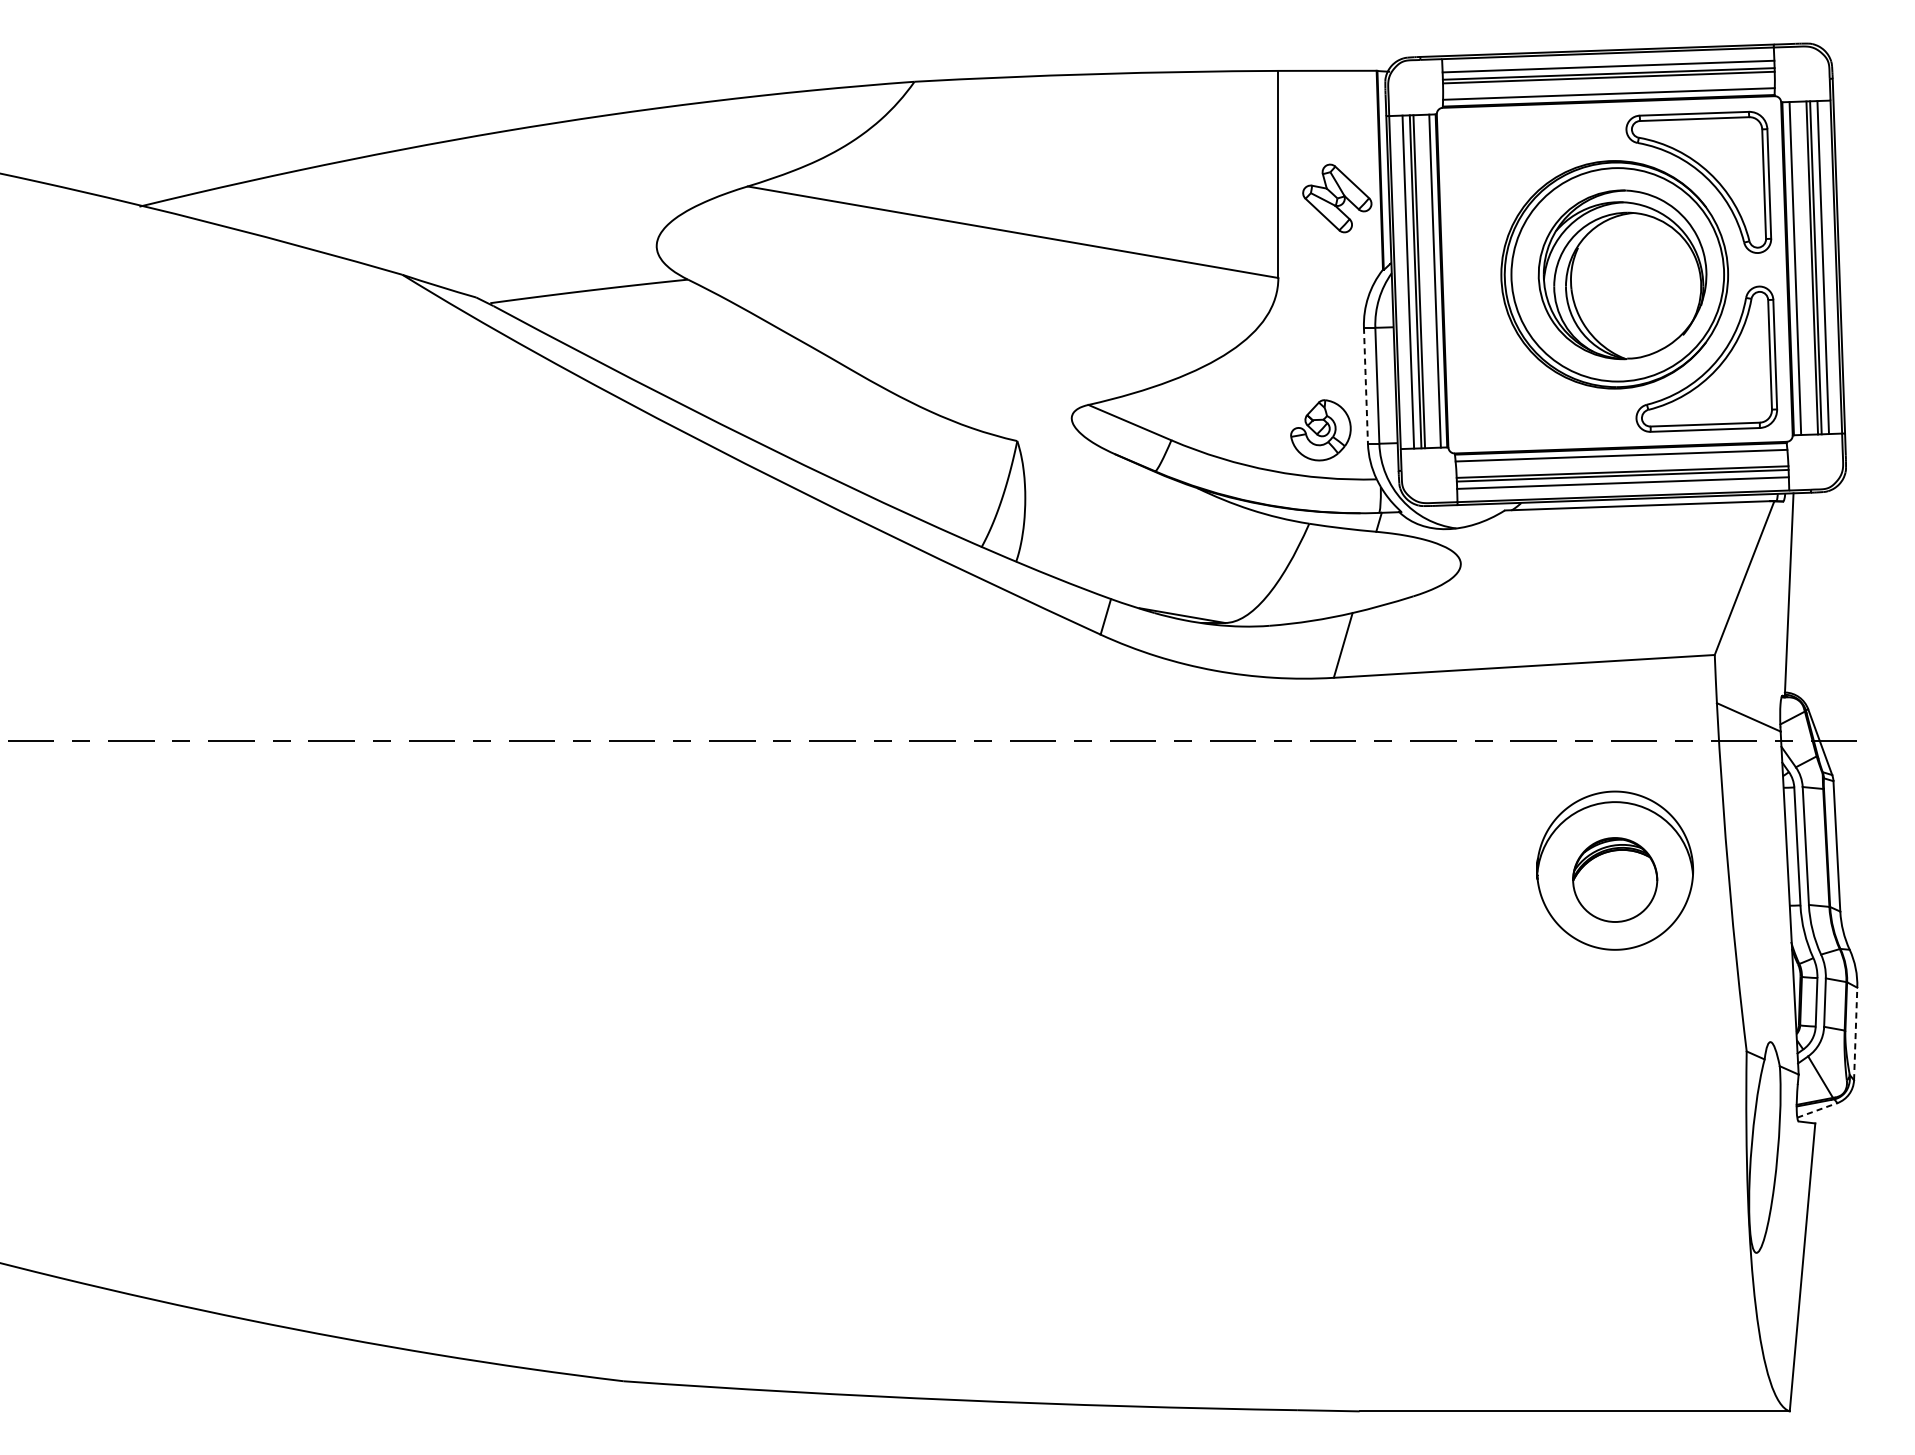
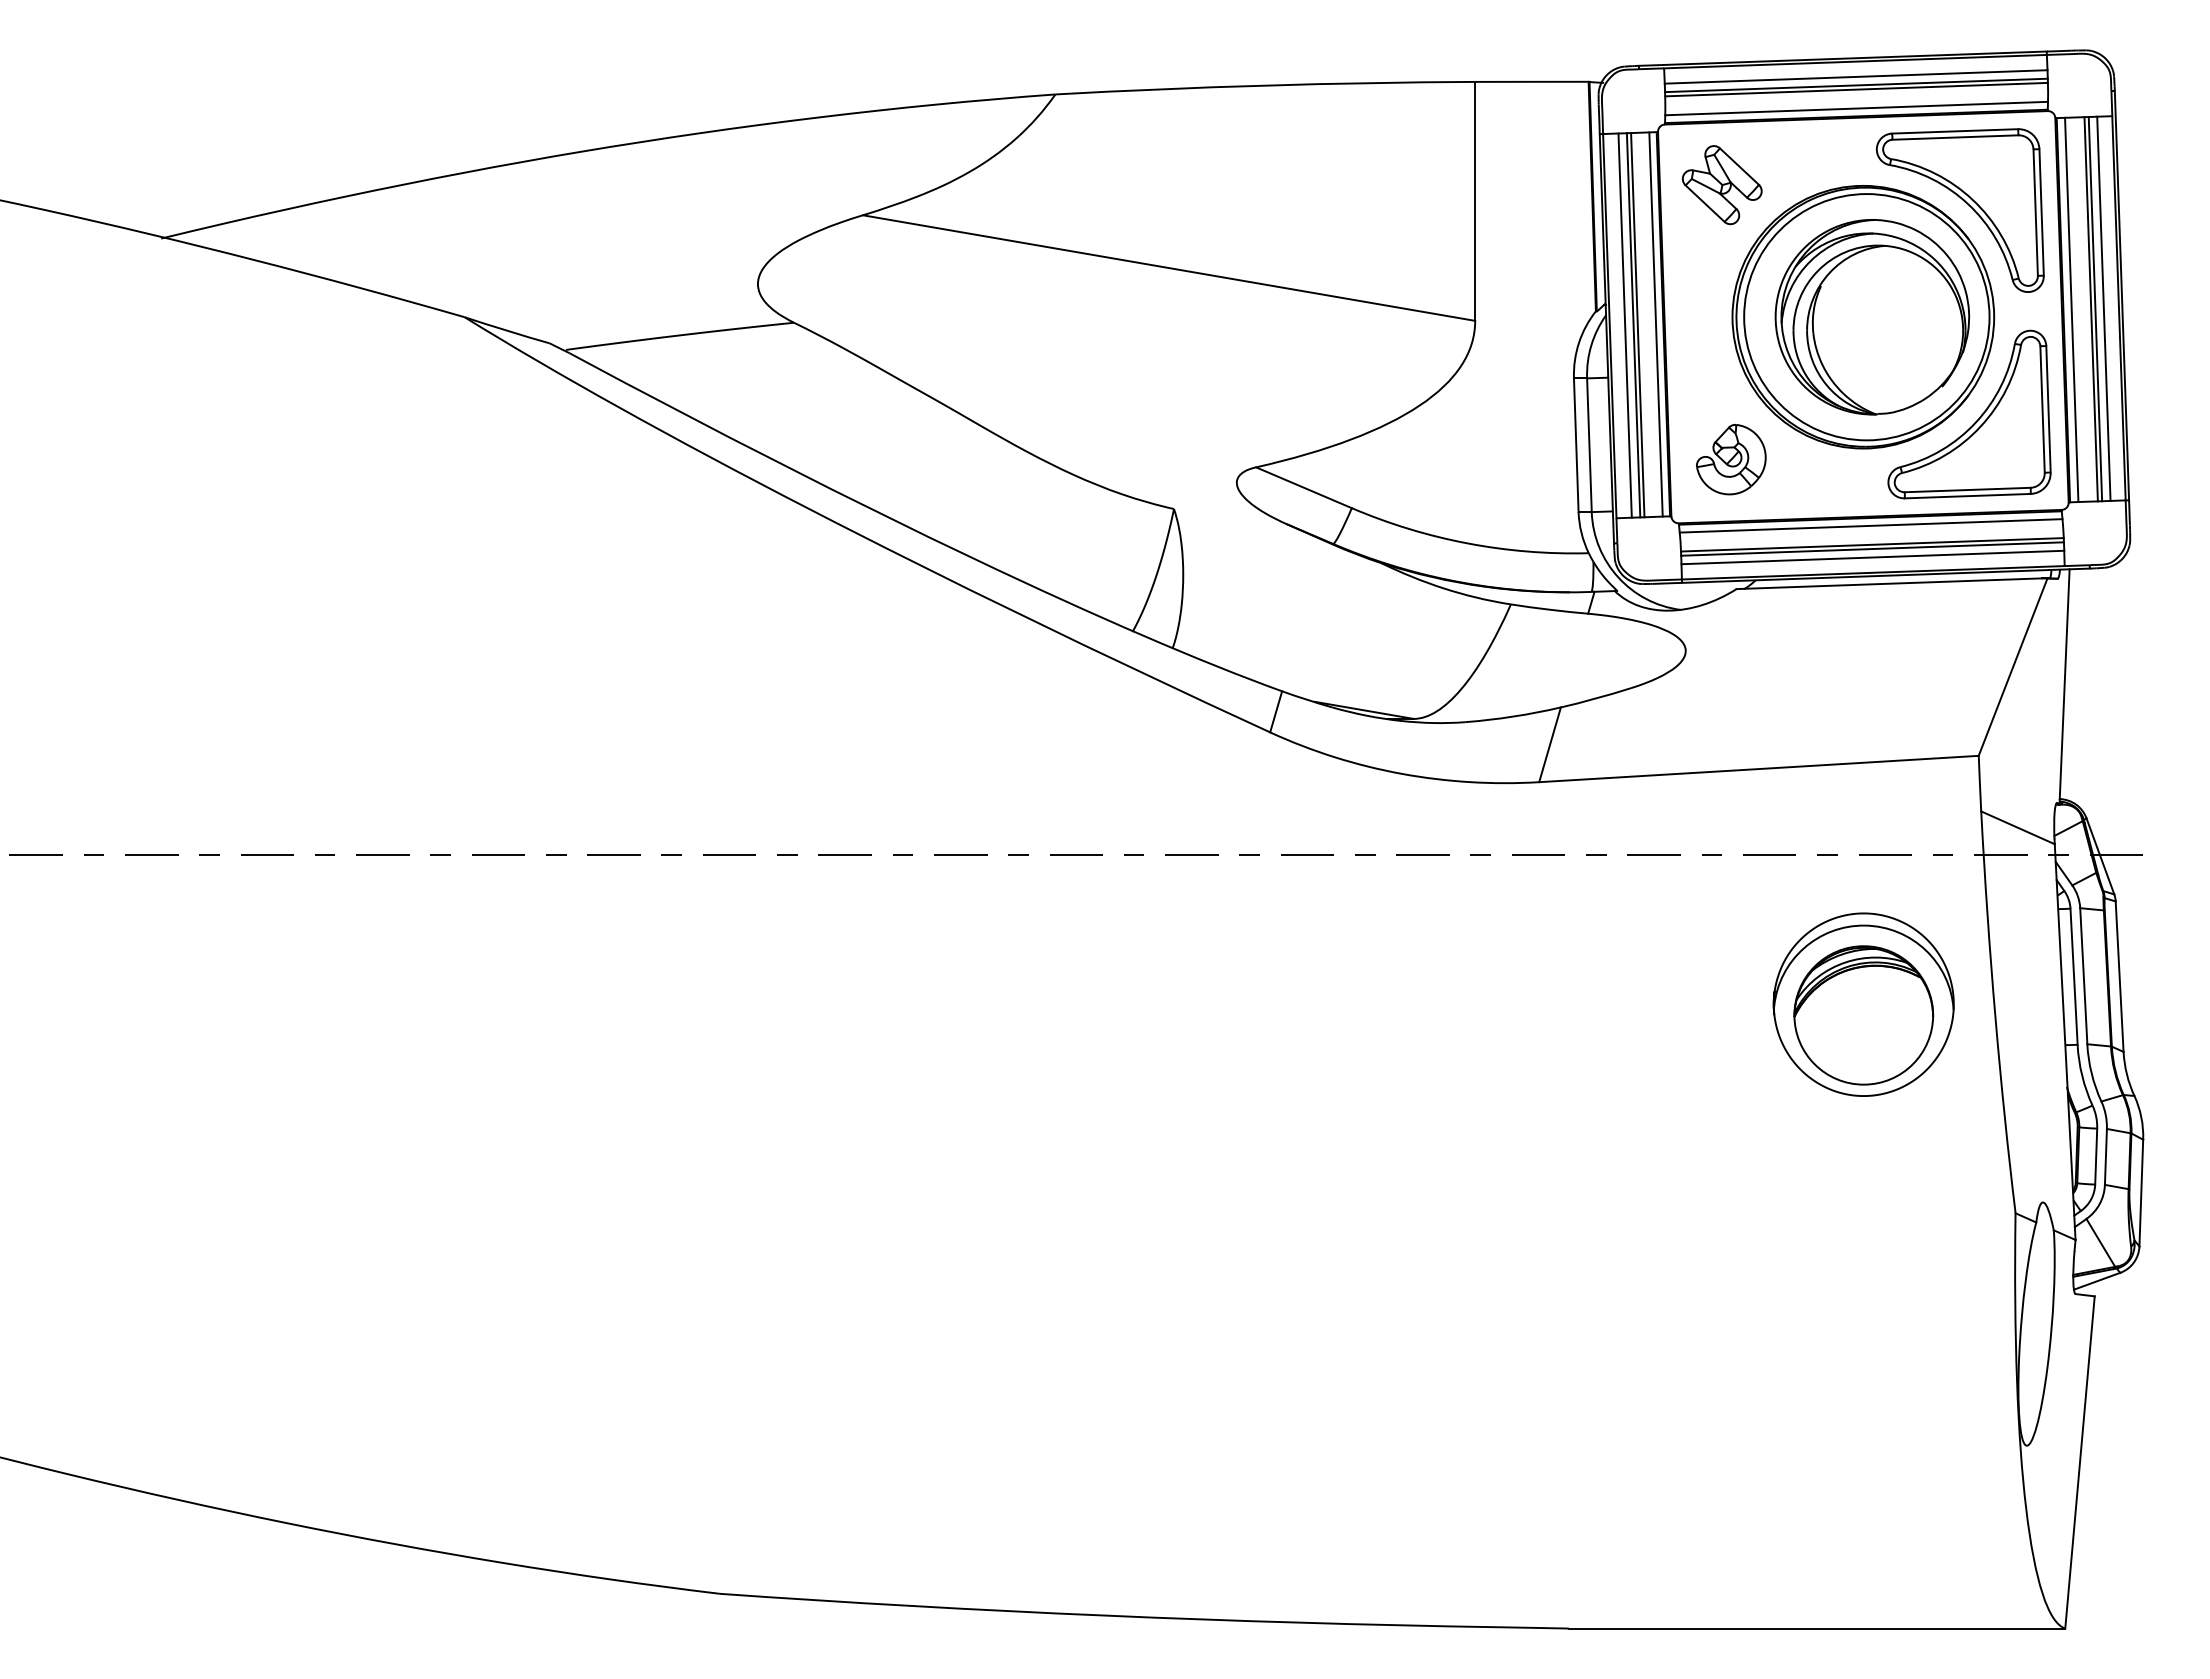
part: (1336, 198) -> (1721, 185), moved
line: (1366, 386) -> (1576, 445), dashed -> solid
part: (1321, 430) -> (1731, 459), moved
part: (1614, 880) -> (1863, 1015), size x1.43
line: (1855, 1033) -> (2141, 1192), dashed -> solid
line: (1817, 1110) -> (2097, 1281), dashed -> solid

